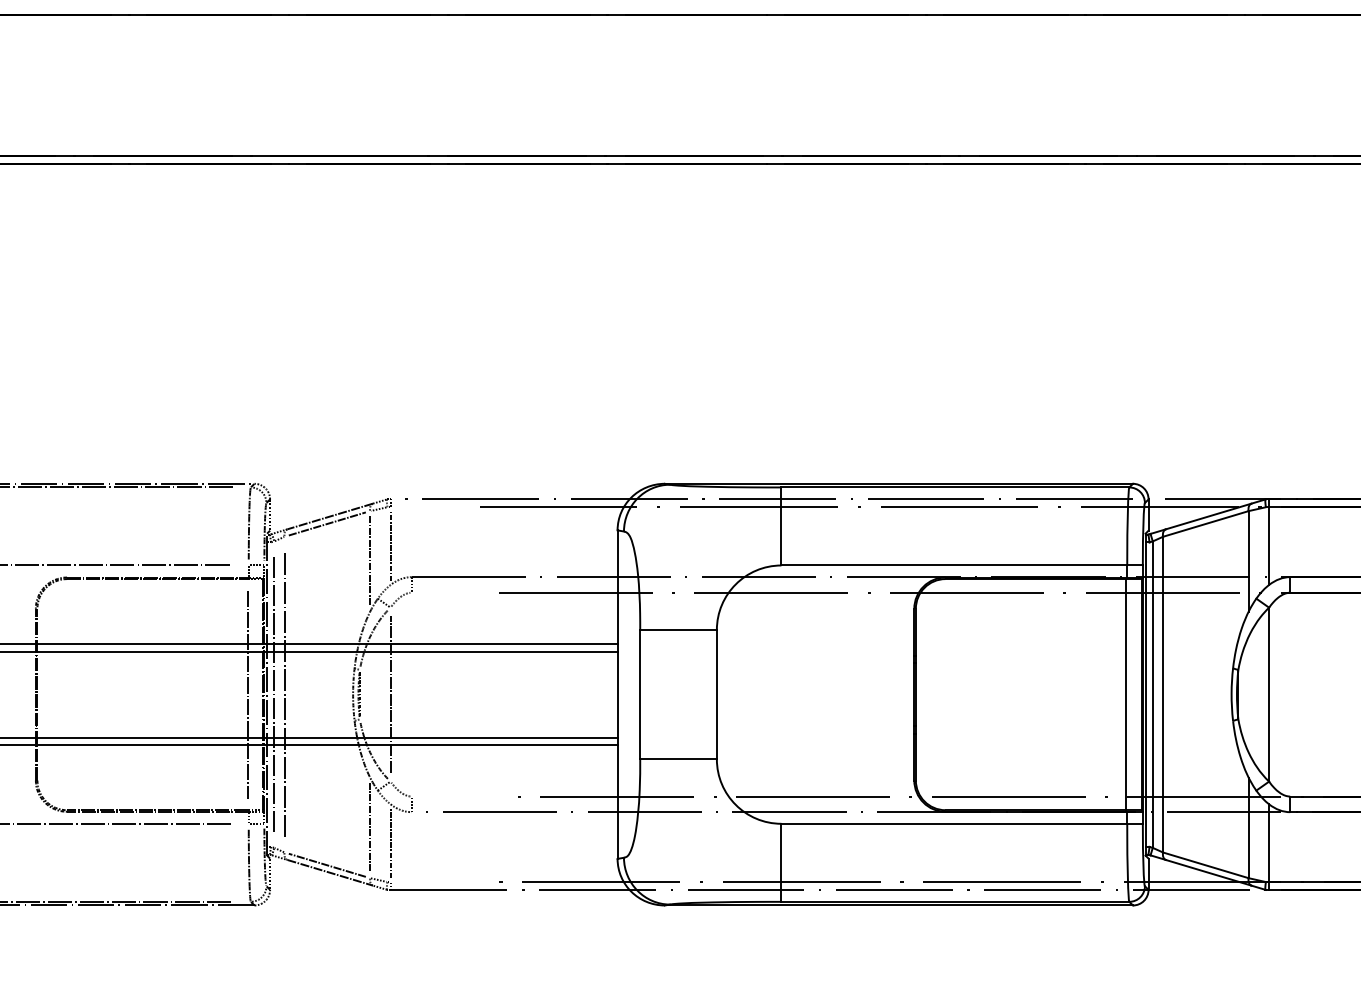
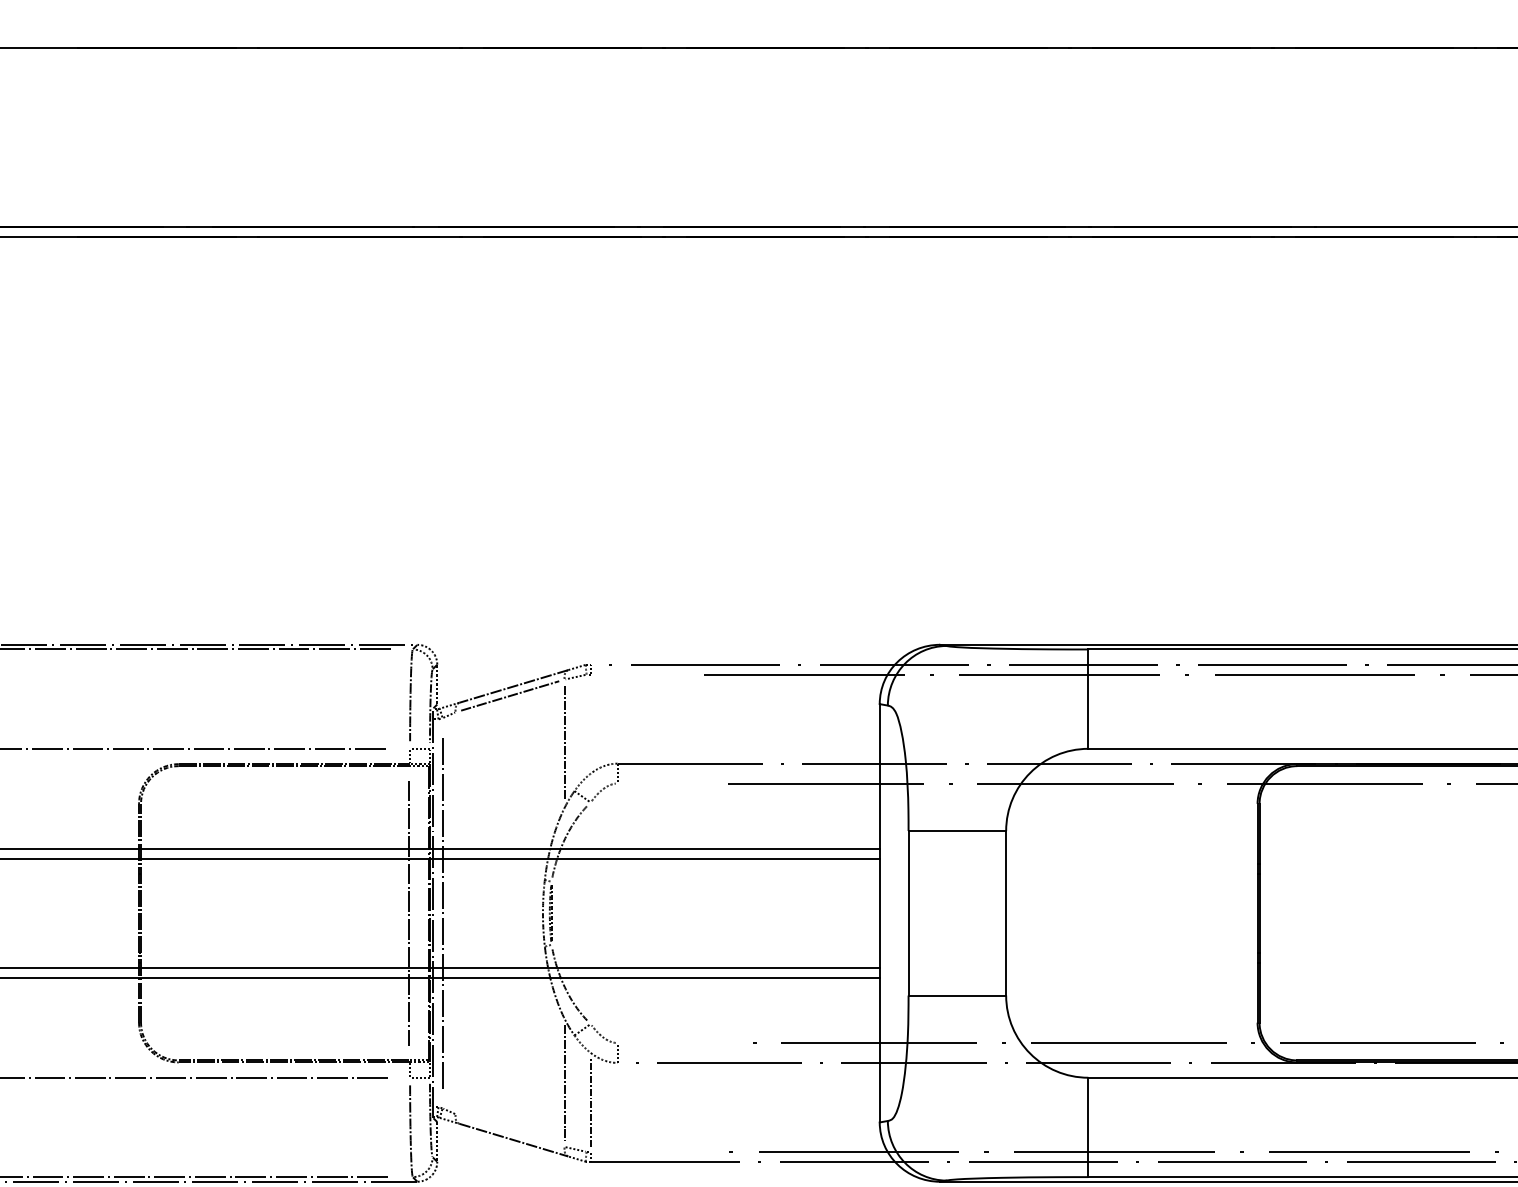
line: (390, 546) -> (590, 724), removed
line: (284, 694) -> (455, 913), removed
line: (390, 694) -> (590, 913), removed
line: (326, 864) -> (509, 1129), removed

